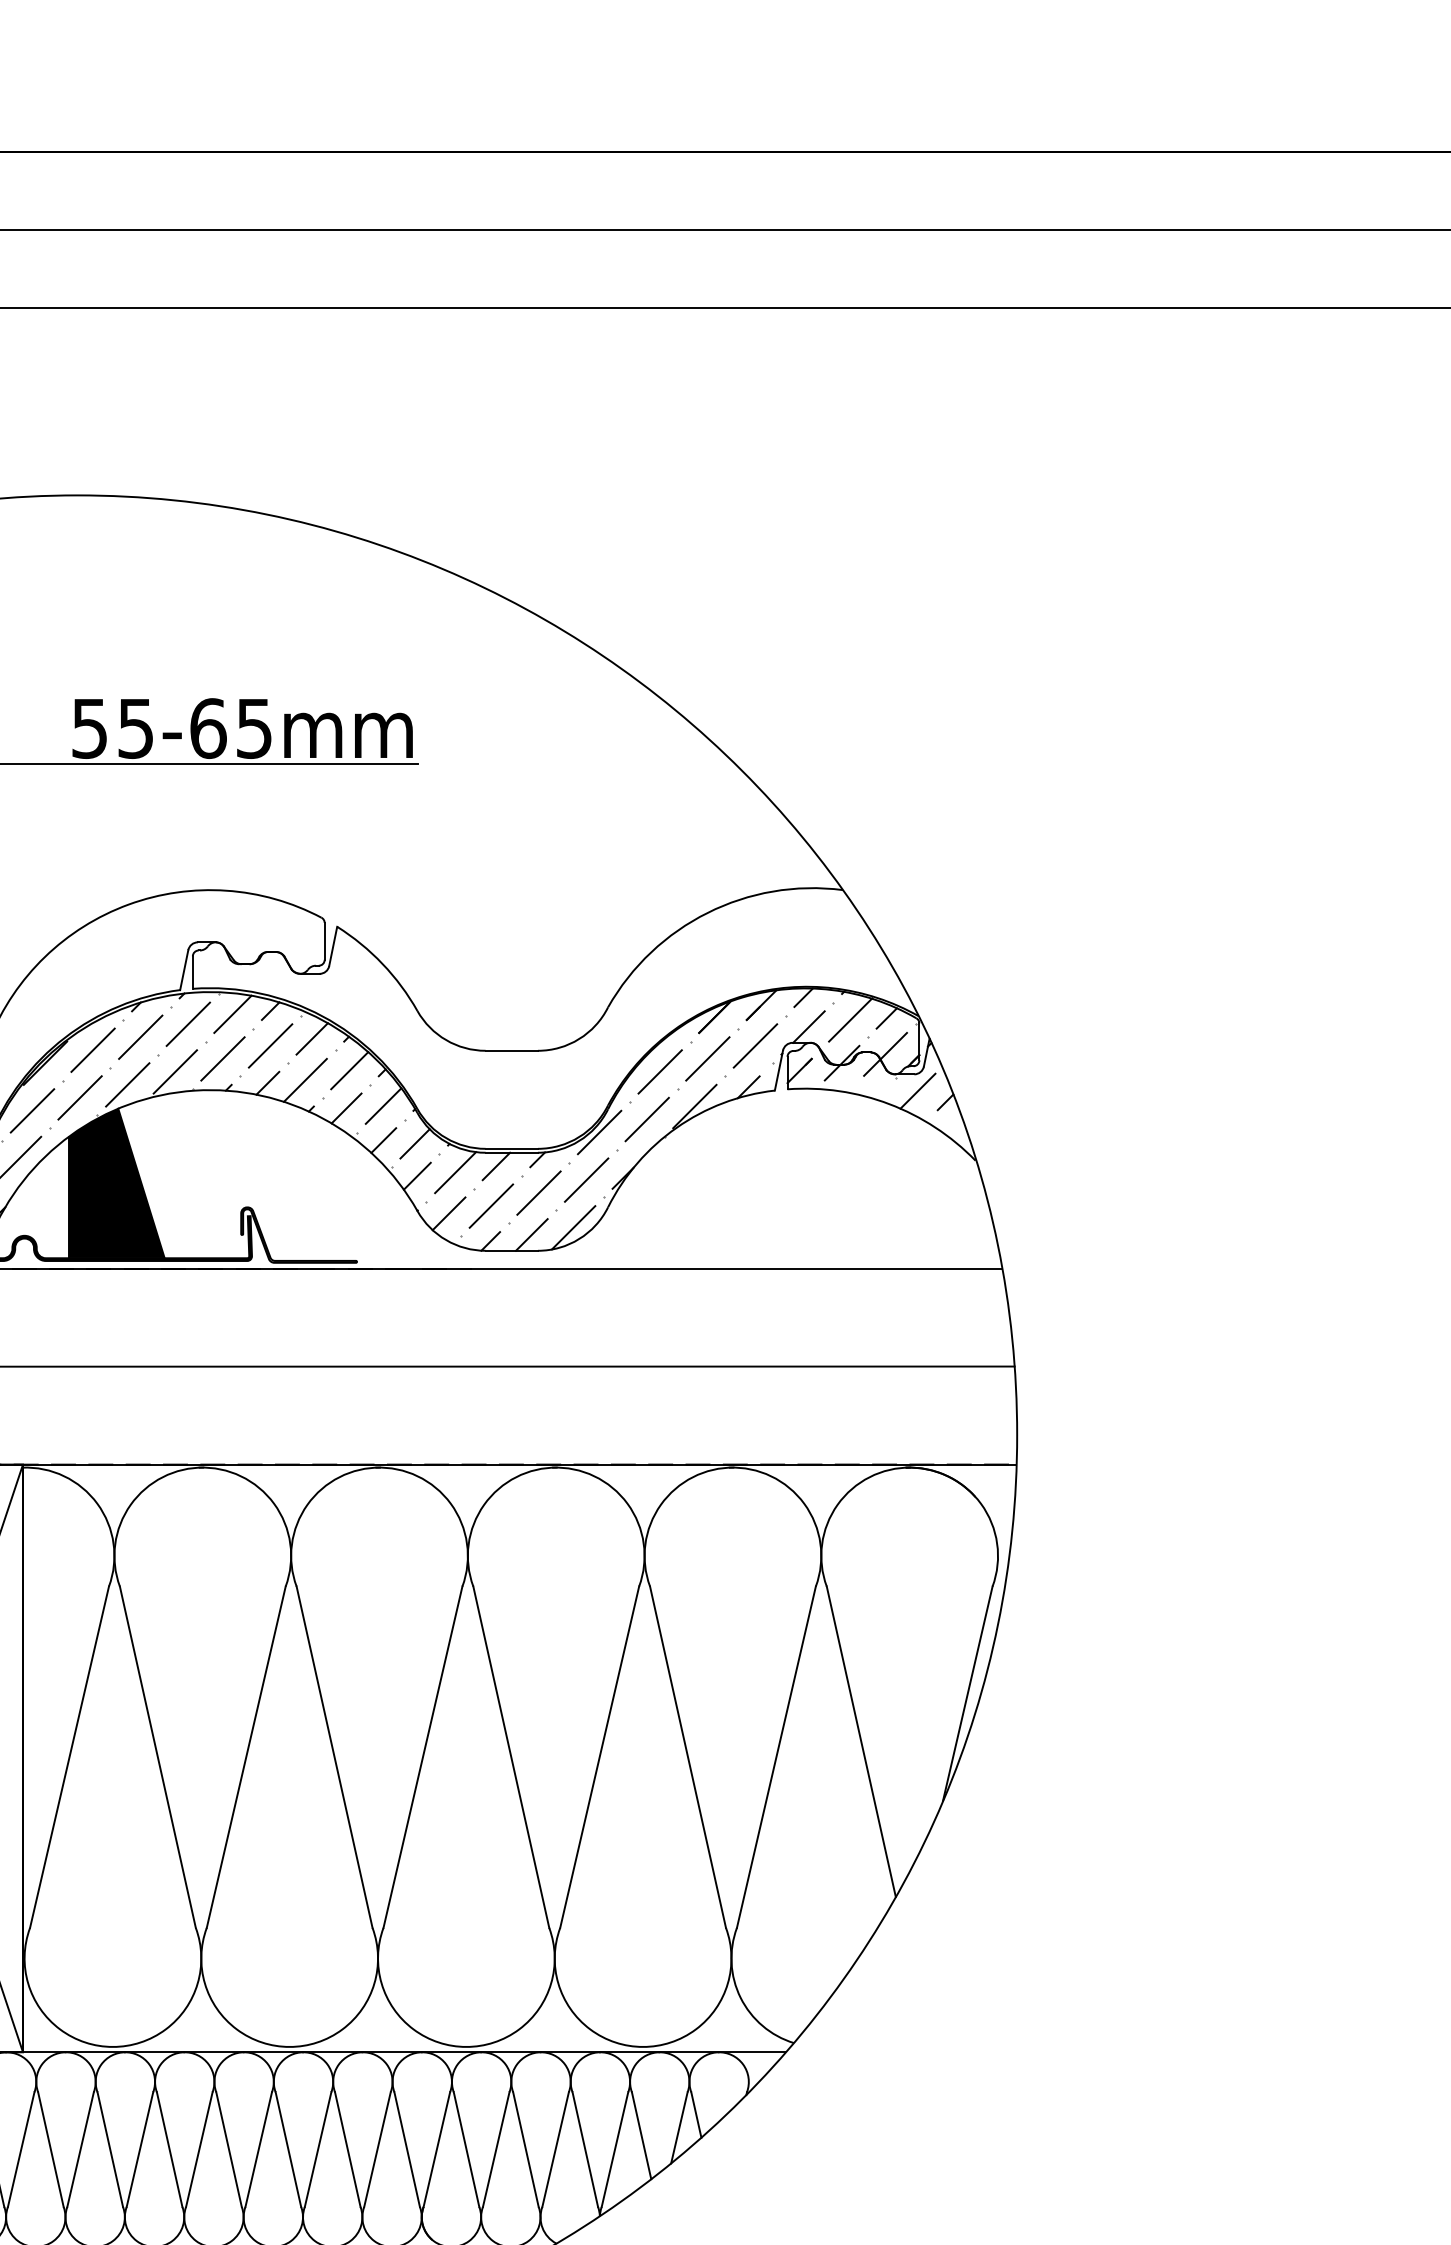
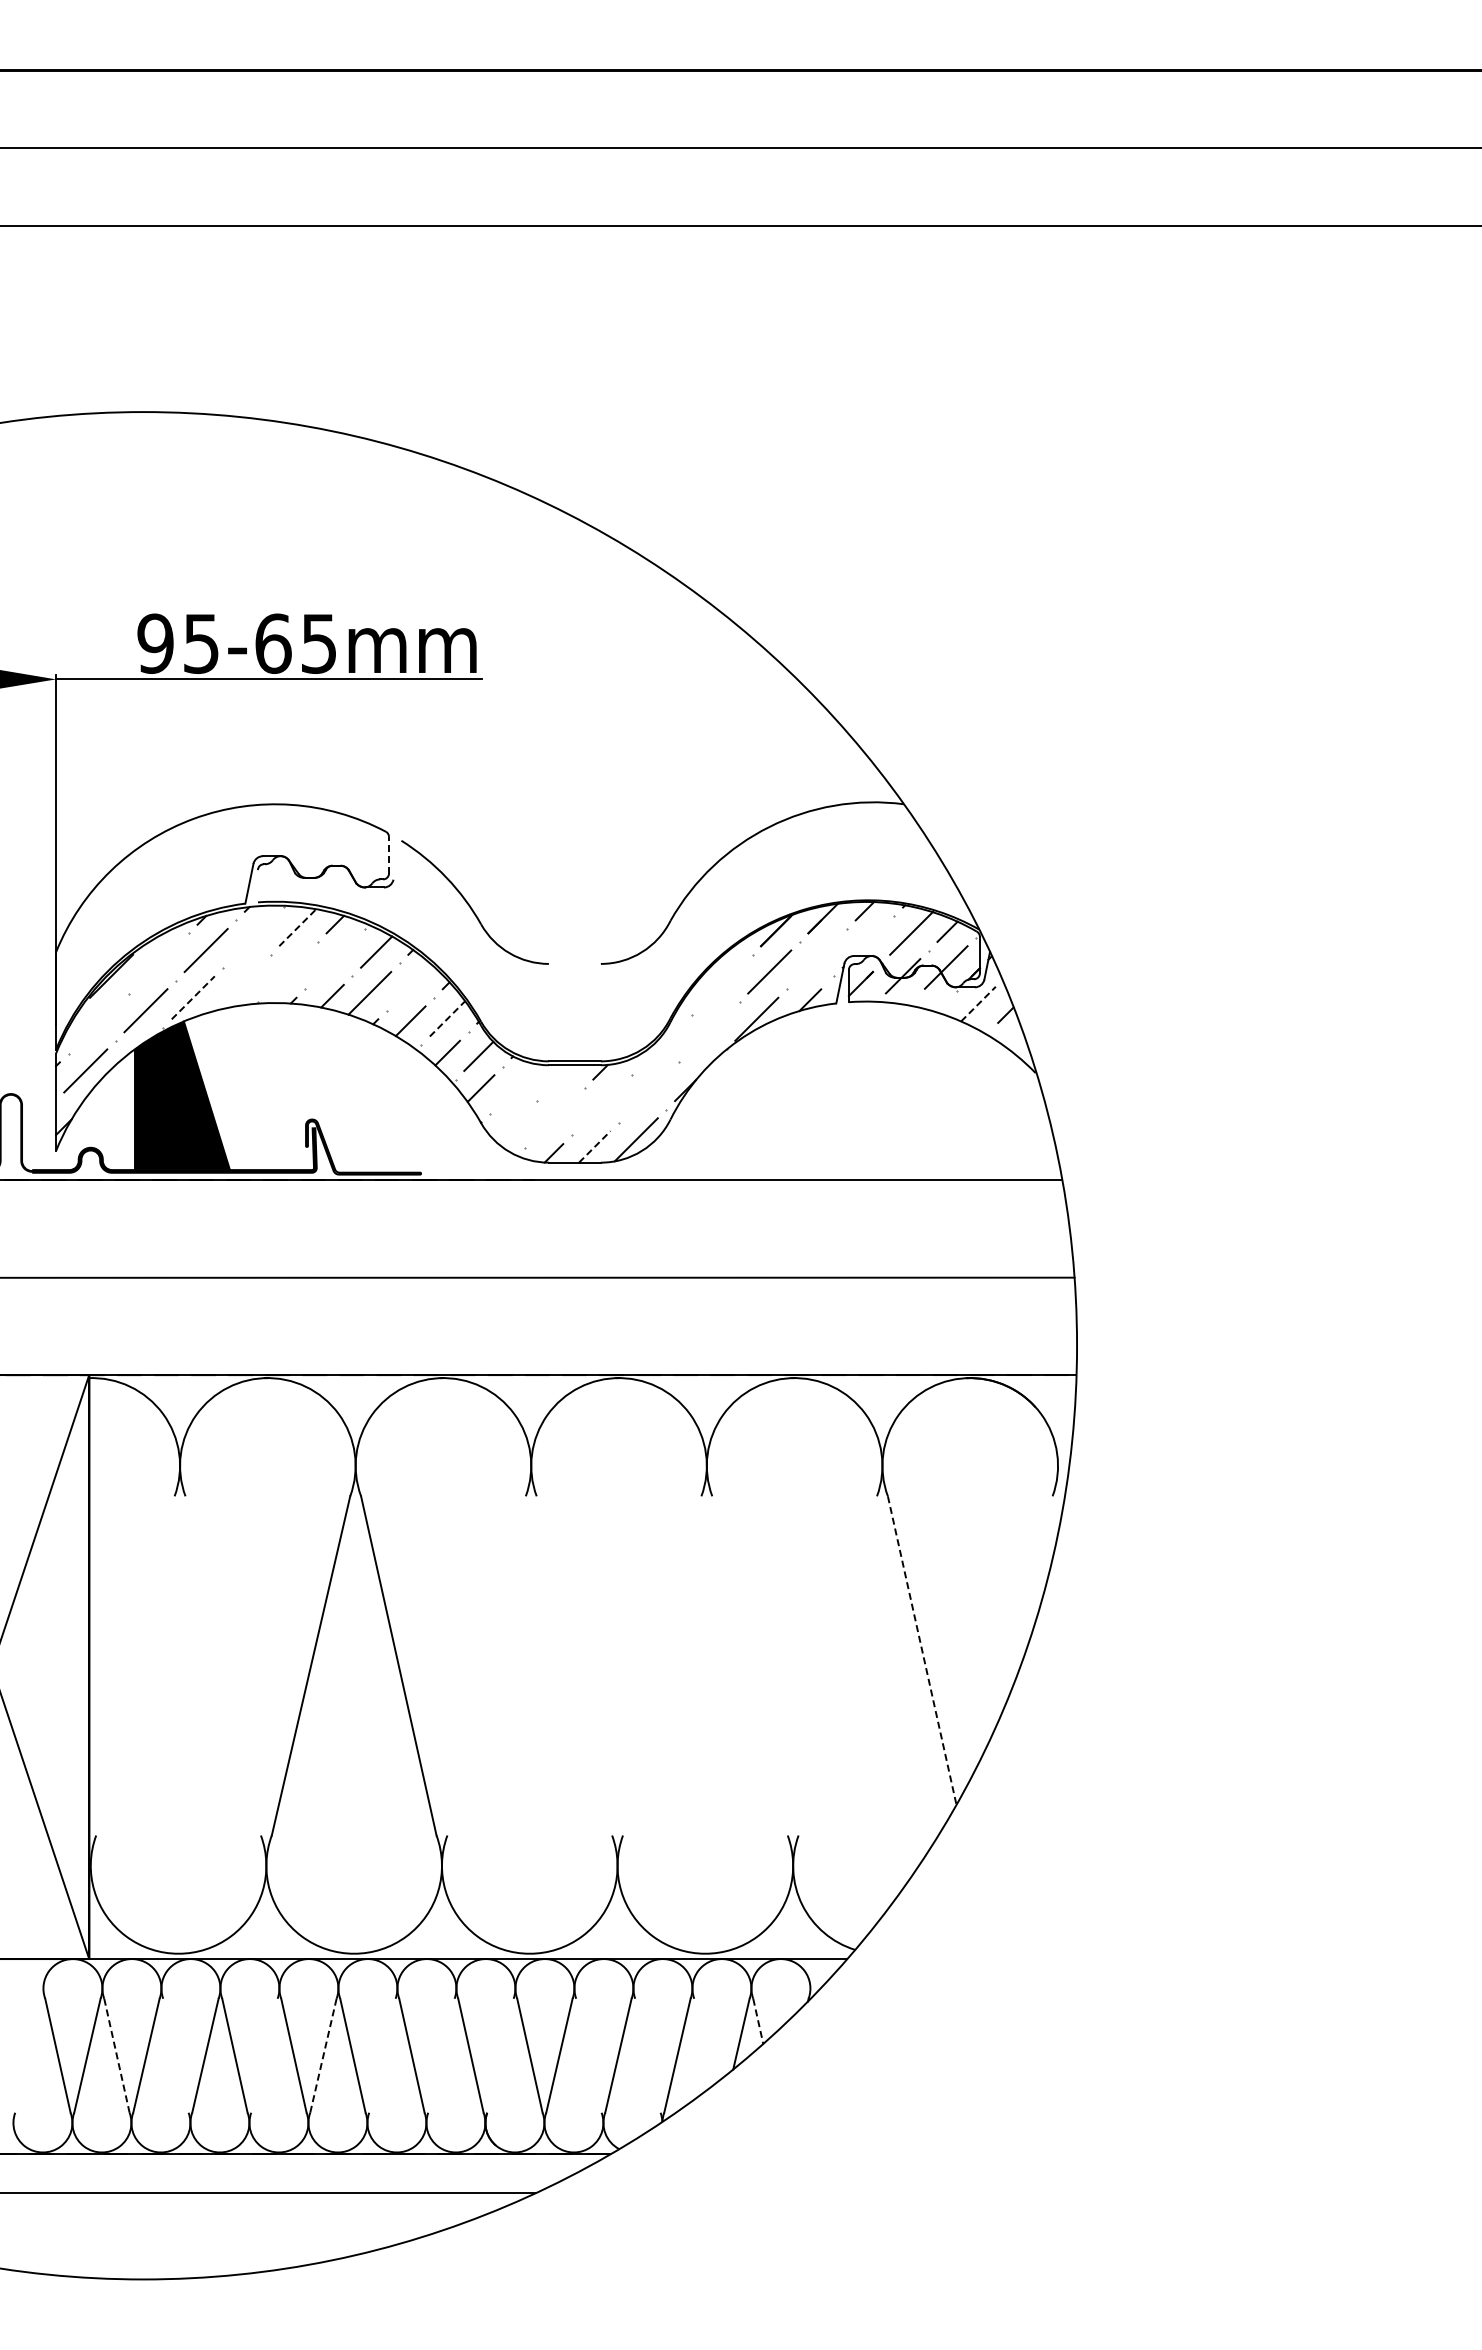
text: (89, 728) -> (155, 643), 55-65mm -> 95-65mm
line: (324, 940) -> (388, 854), solid -> dashed
line: (333, 945) -> (397, 859), removed
line: (192, 972) -> (257, 886), removed
line: (233, 1014) -> (298, 927), solid -> dashed
line: (188, 1024) -> (253, 937), removed
line: (808, 1027) -> (869, 940), removed
line: (269, 1045) -> (334, 958), removed
line: (754, 1045) -> (816, 958), removed
line: (92, 1049) -> (158, 962), removed
line: (511, 1050) -> (574, 963), removed
line: (222, 1058) -> (287, 971), removed
line: (349, 1070) -> (413, 983), removed
line: (175, 1071) -> (240, 984), removed
line: (659, 1071) -> (721, 984), removed
line: (127, 1084) -> (193, 997), solid -> dashed
line: (917, 1091) -> (978, 1004), solid -> dashed
line: (383, 1105) -> (447, 1018), solid -> dashed
line: (32, 1110) -> (98, 1023), removed
line: (646, 1118) -> (708, 1031), removed
line: (598, 1131) -> (661, 1044), removed
line: (496, 1166) -> (559, 1078), removed
line: (455, 1172) -> (518, 1084), removed
line: (585, 1179) -> (648, 1091), removed
line: (538, 1192) -> (601, 1104), removed
line: (491, 1205) -> (554, 1117), removed
line: (449, 1213) -> (512, 1125), removed
line: (532, 1234) -> (595, 1146), solid -> dashed
line: (967, 1693) -> (1027, 1602), removed
line: (861, 1741) -> (922, 1650), solid -> dashed
line: (69, 1756) -> (135, 1665), removed
line: (157, 1756) -> (222, 1665), removed
line: (422, 1756) -> (486, 1665), removed
line: (511, 1756) -> (574, 1665), removed
line: (599, 1756) -> (662, 1665), removed
line: (687, 1756) -> (749, 1665), removed
line: (776, 1756) -> (837, 1665), removed
line: (696, 2115) -> (758, 2021), solid -> dashed
line: (641, 2135) -> (703, 2041), removed
line: (109, 2149) -> (175, 2055), removed
line: (199, 2149) -> (264, 2055), removed
line: (258, 2149) -> (323, 2055), solid -> dashed
line: (318, 2149) -> (382, 2055), removed
line: (377, 2149) -> (441, 2055), removed
line: (436, 2149) -> (500, 2055), removed
line: (525, 2149) -> (588, 2055), removed
line: (584, 2149) -> (647, 2055), removed
line: (51, 2150) -> (117, 2056), solid -> dashed

